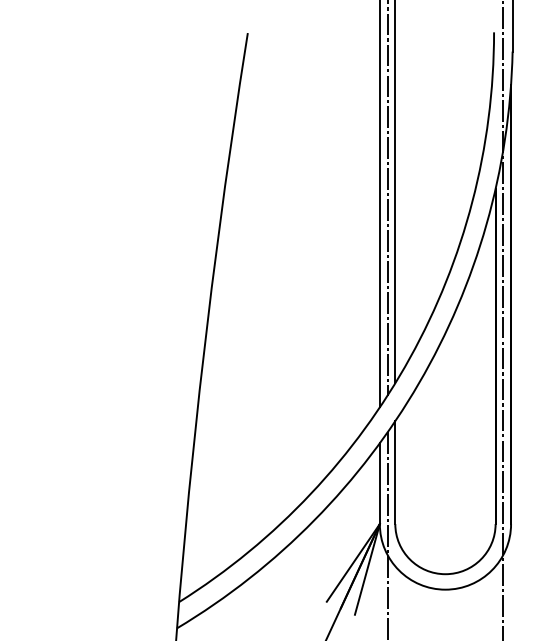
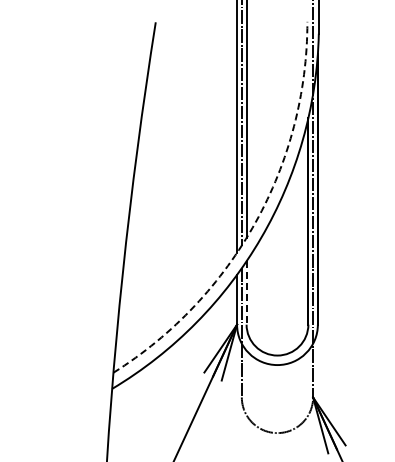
arc: (409, 358) -> (255, 222), solid -> dashed
line: (395, 471) -> (246, 292), solid -> dashed

